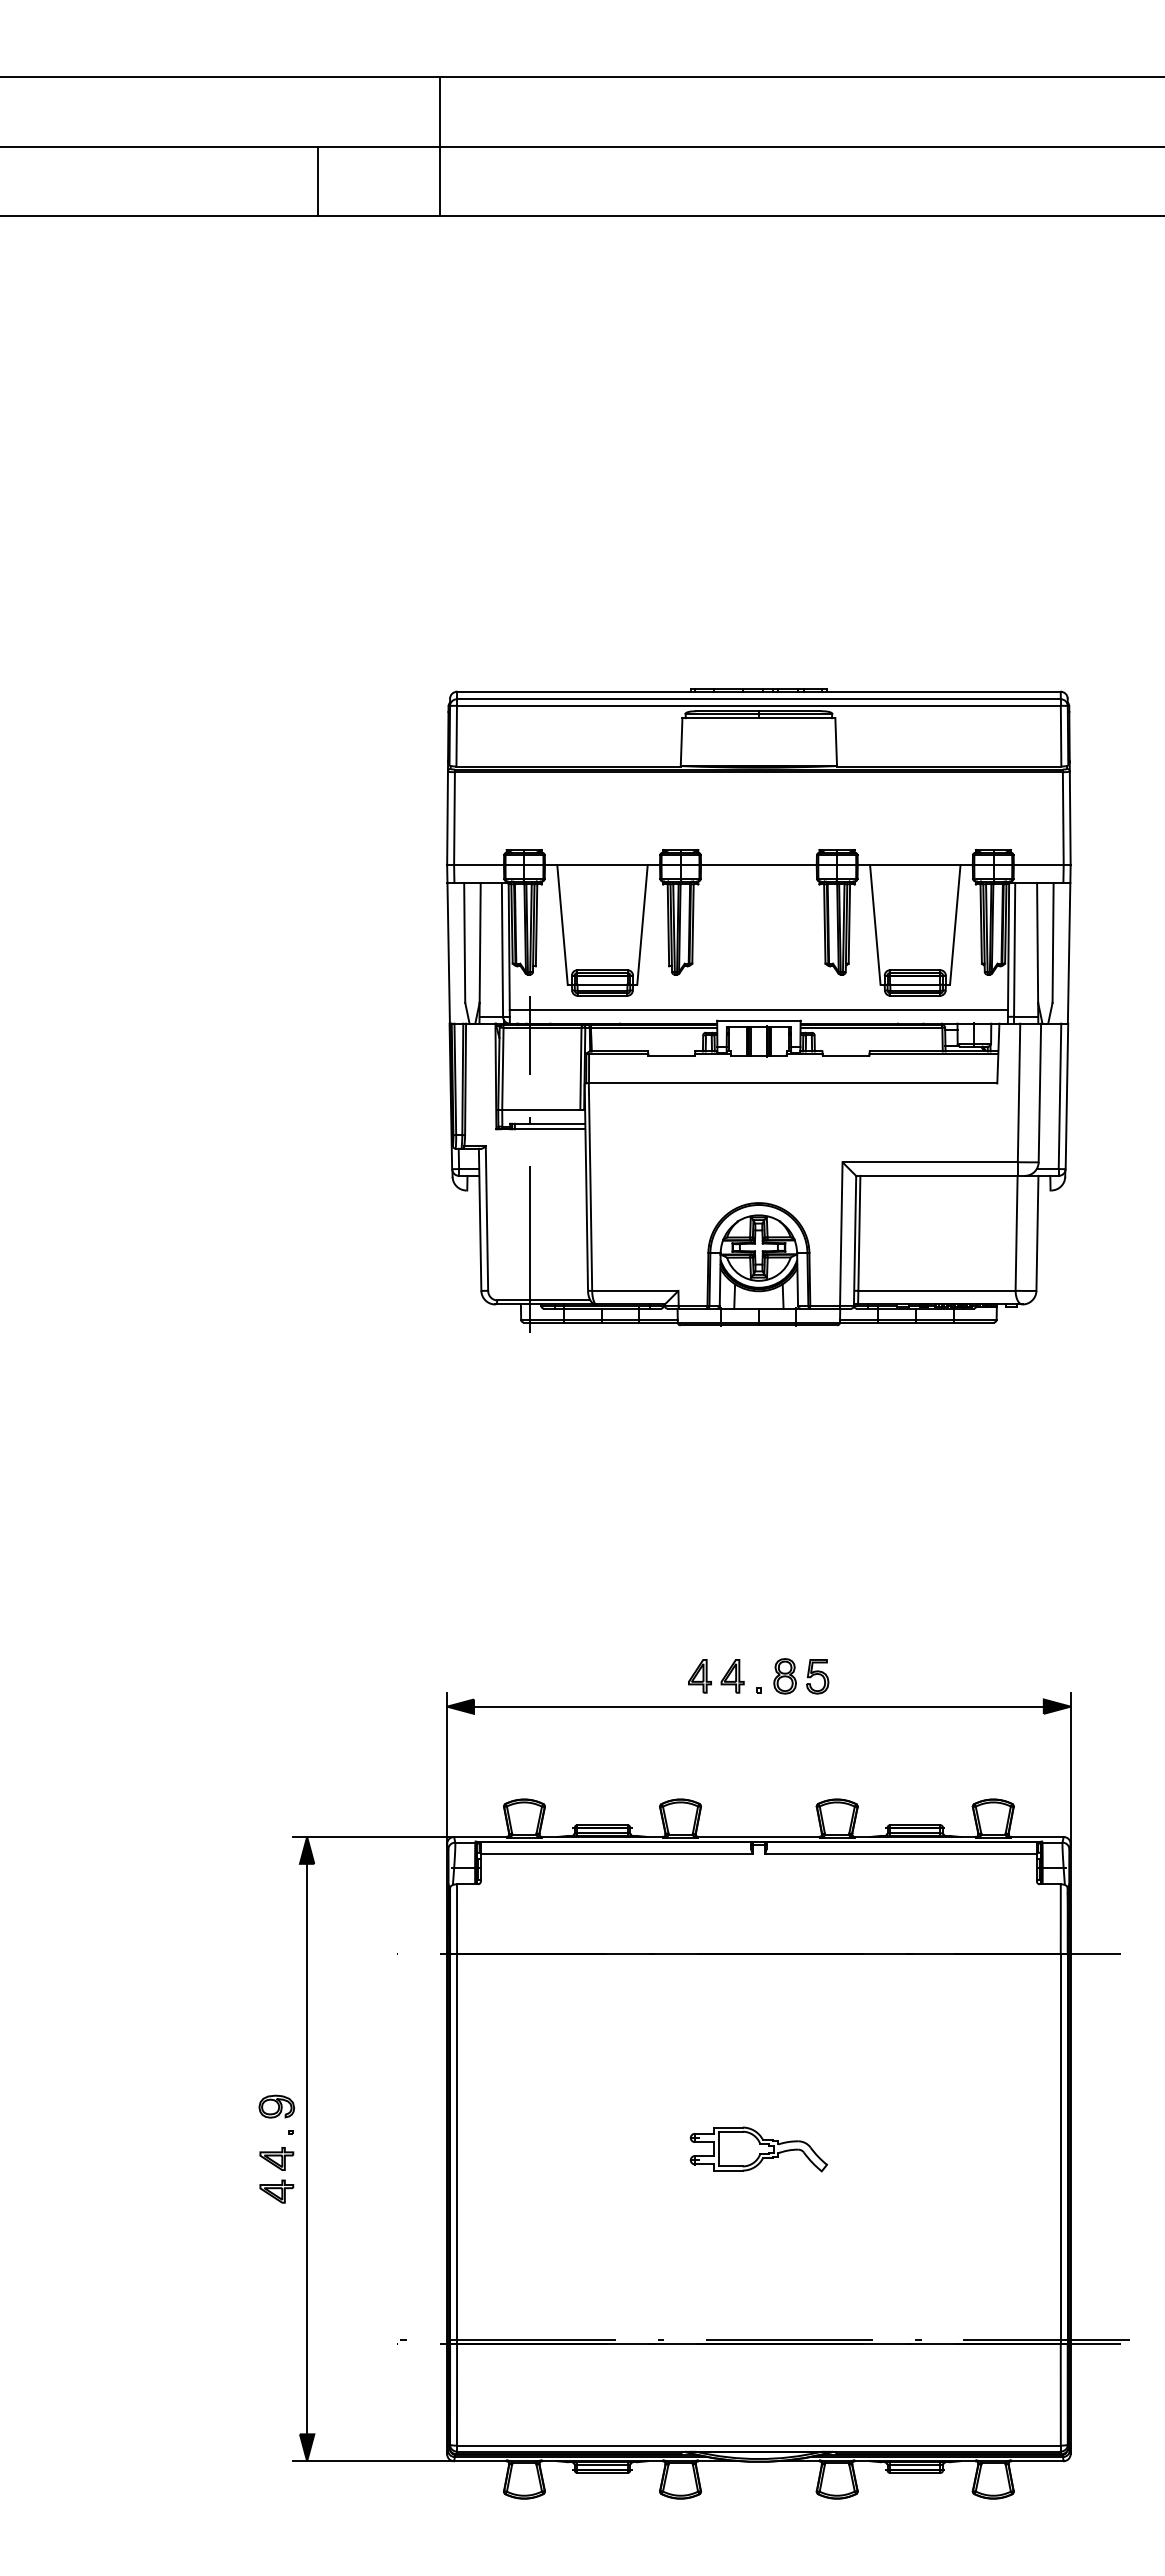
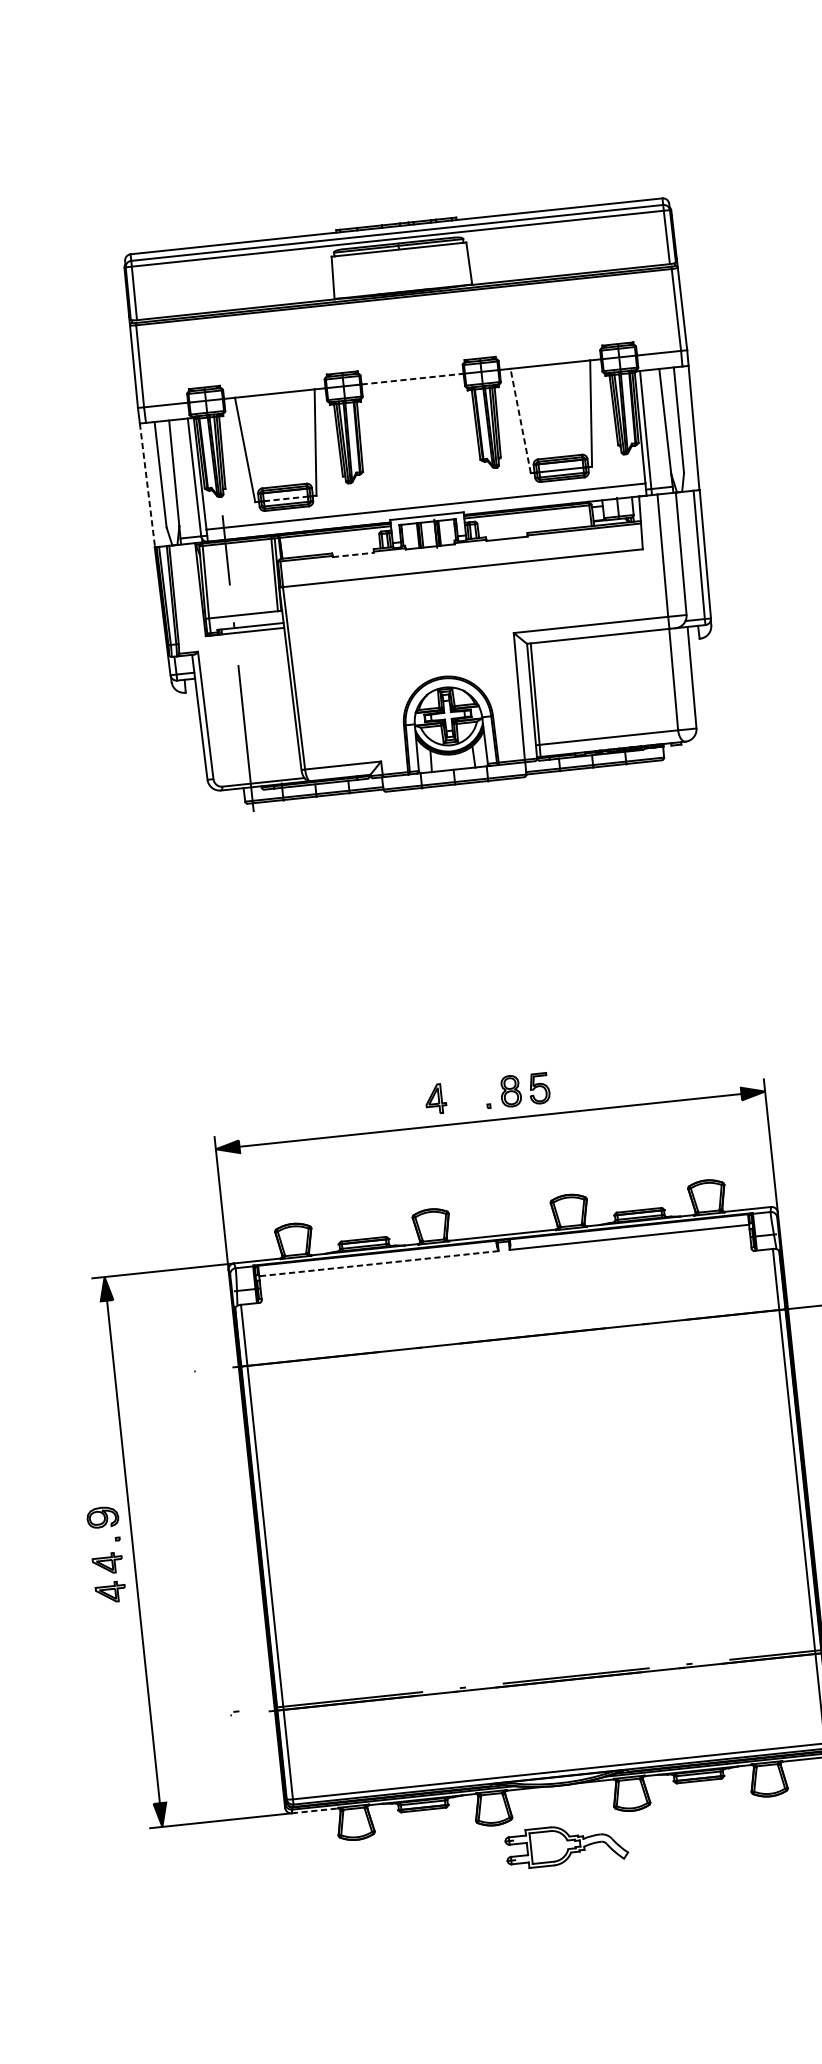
line: (758, 865) -> (412, 379), solid -> dashed
line: (875, 924) -> (520, 420), solid -> dashed
line: (448, 953) -> (147, 485), solid -> dashed
line: (603, 984) -> (286, 498), solid -> dashed
line: (672, 1055) -> (354, 554), solid -> dashed
part: (732, 1676) -> (464, 1096), removed
line: (616, 1854) -> (378, 1263), solid -> dashed
part: (758, 2149) -> (566, 1845), moved
line: (480, 2461) -> (315, 1811), solid -> dashed

